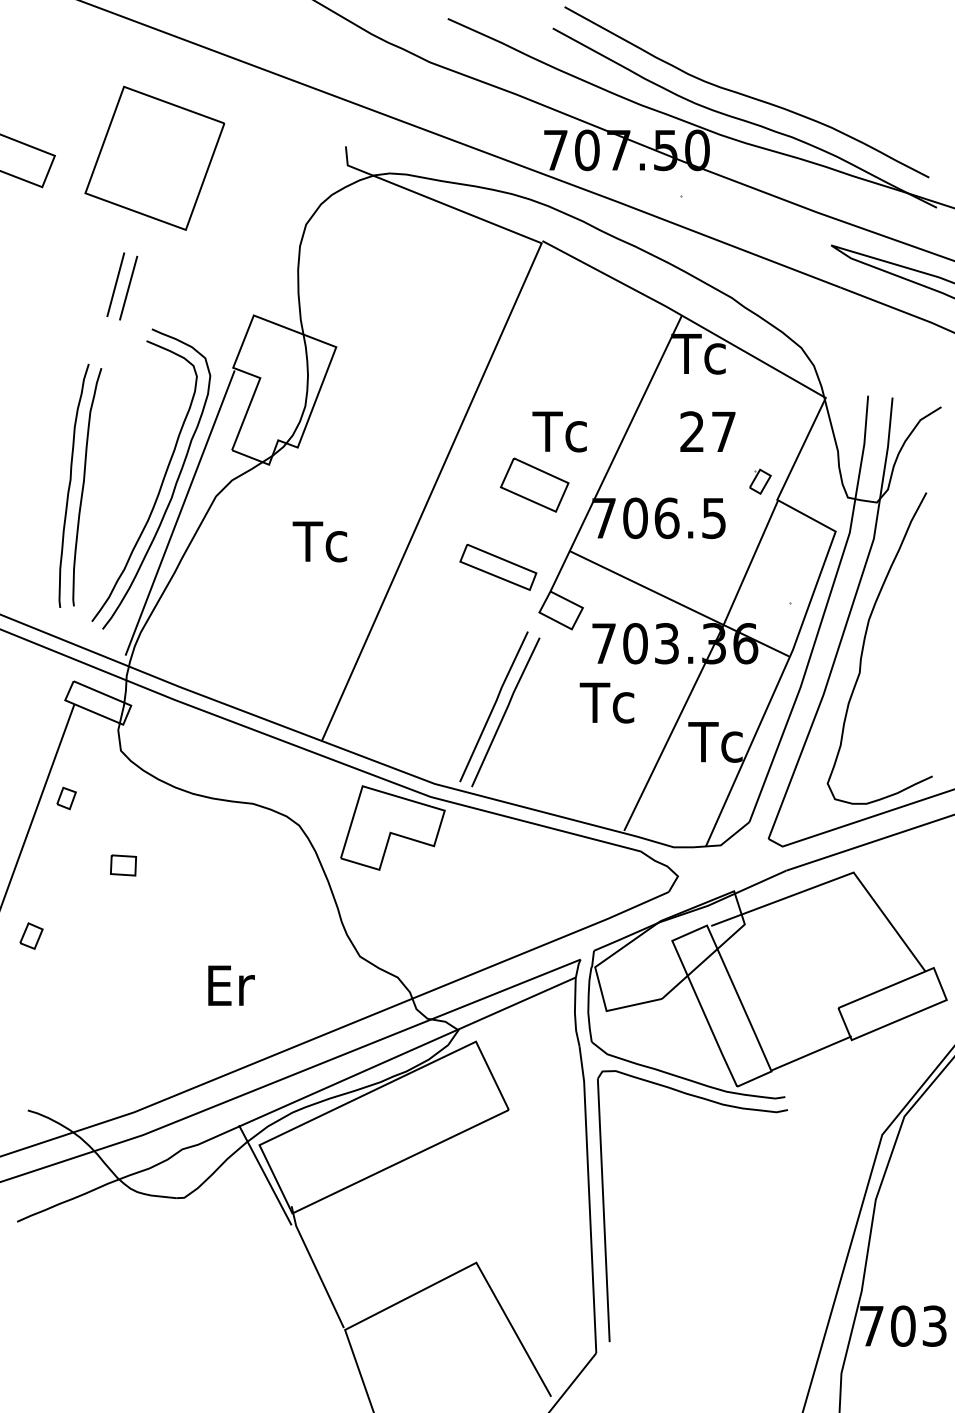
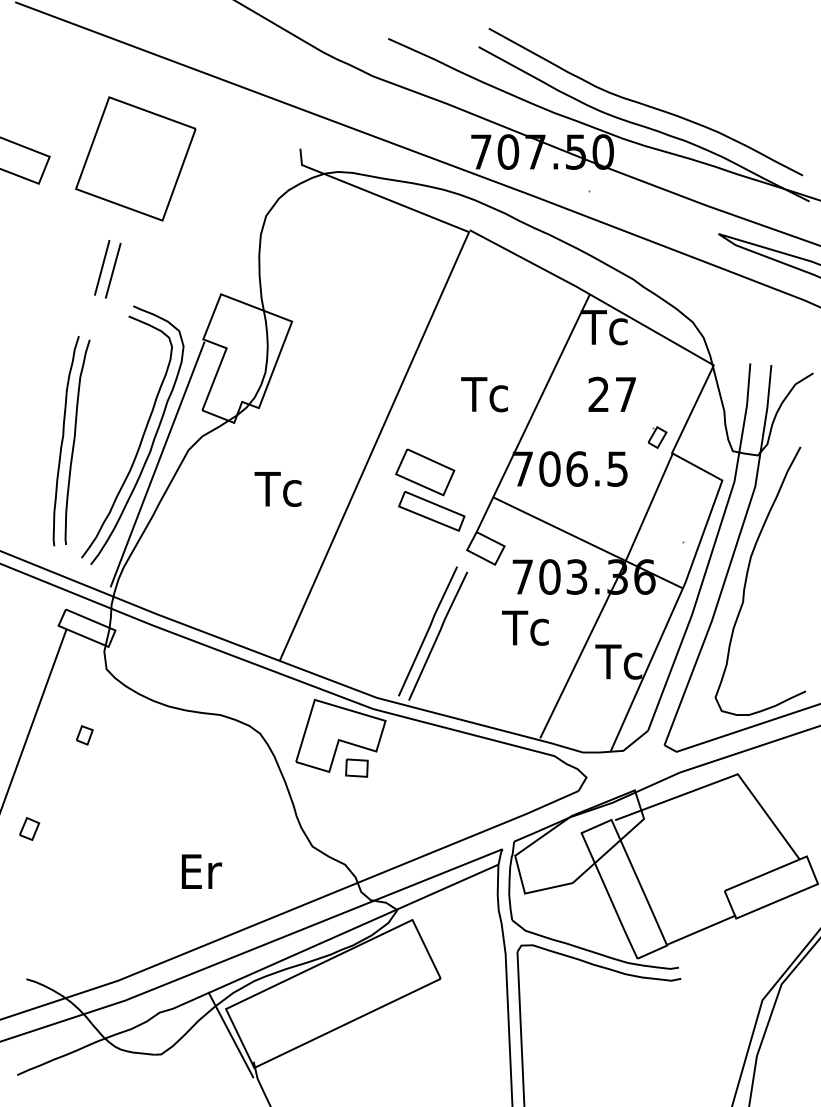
part: (534, 484) -> (424, 471), moved
part: (66, 798) -> (84, 735), moved
part: (123, 865) -> (356, 768), moved

